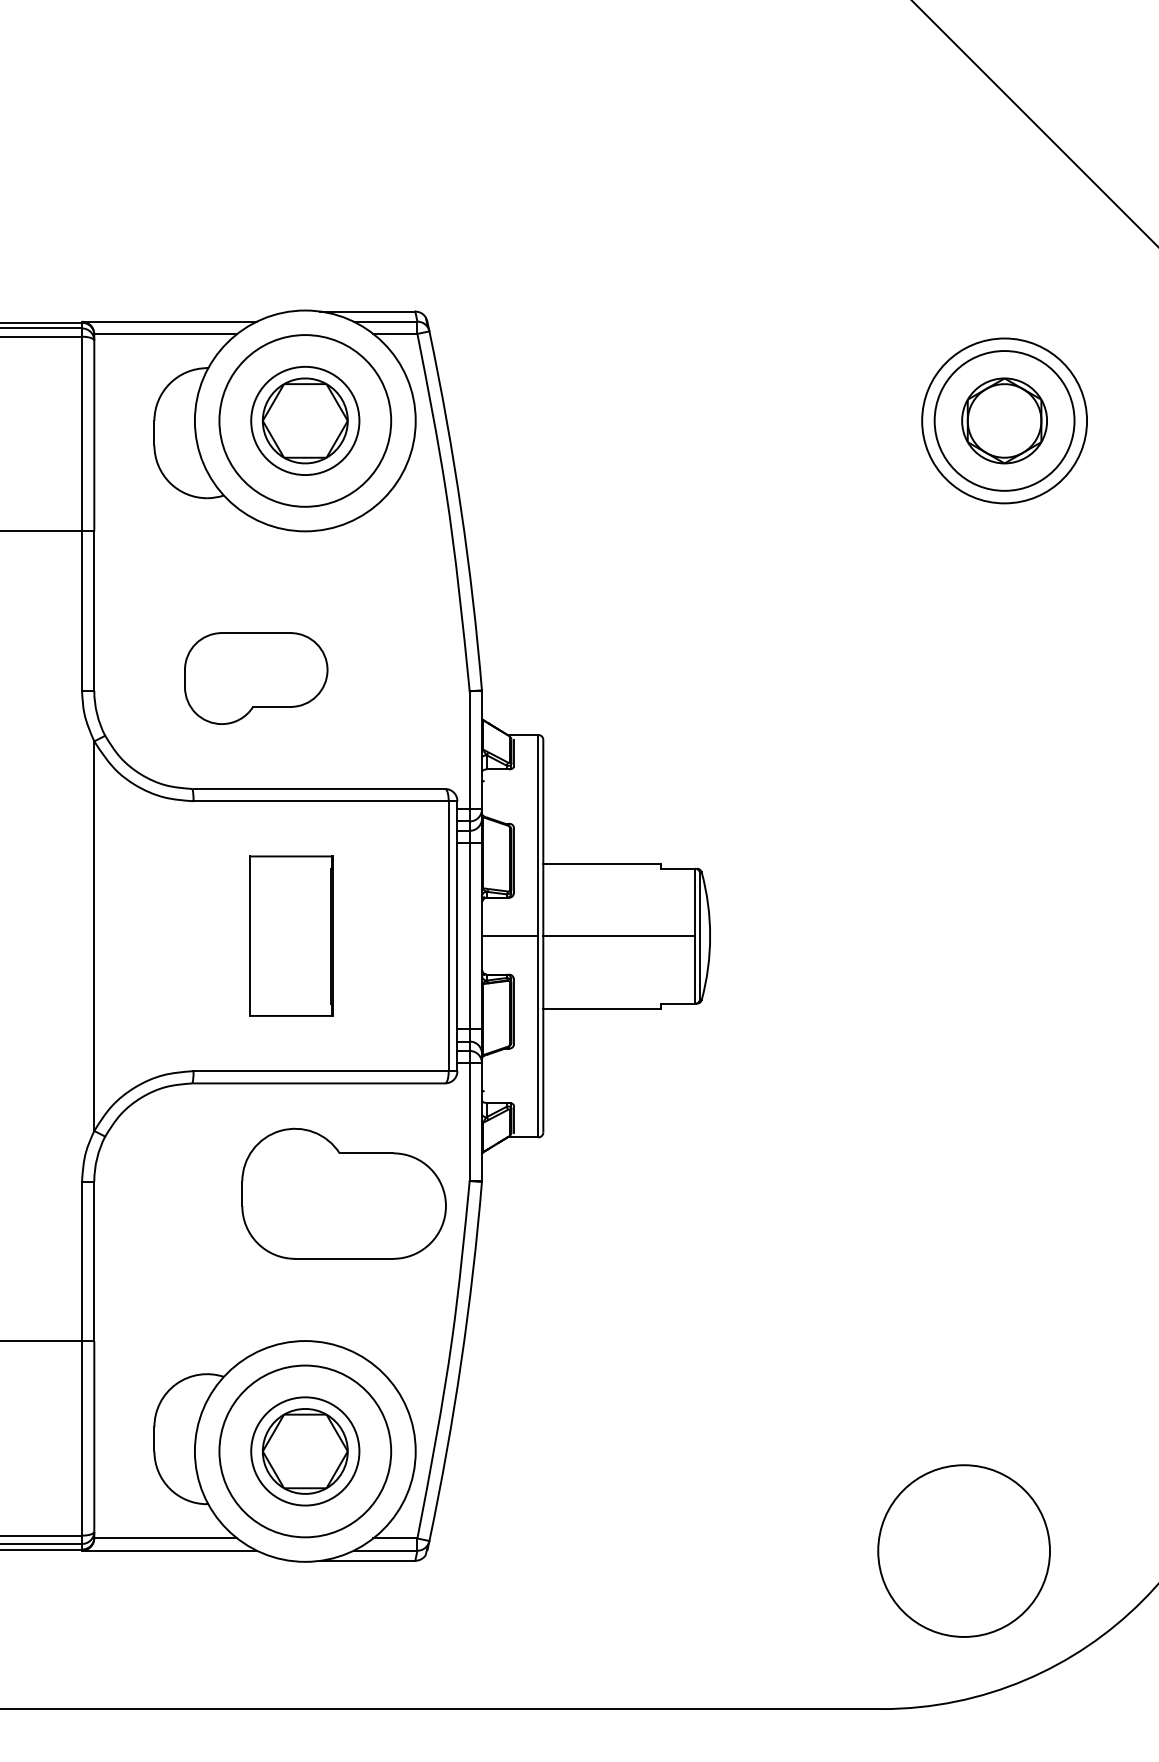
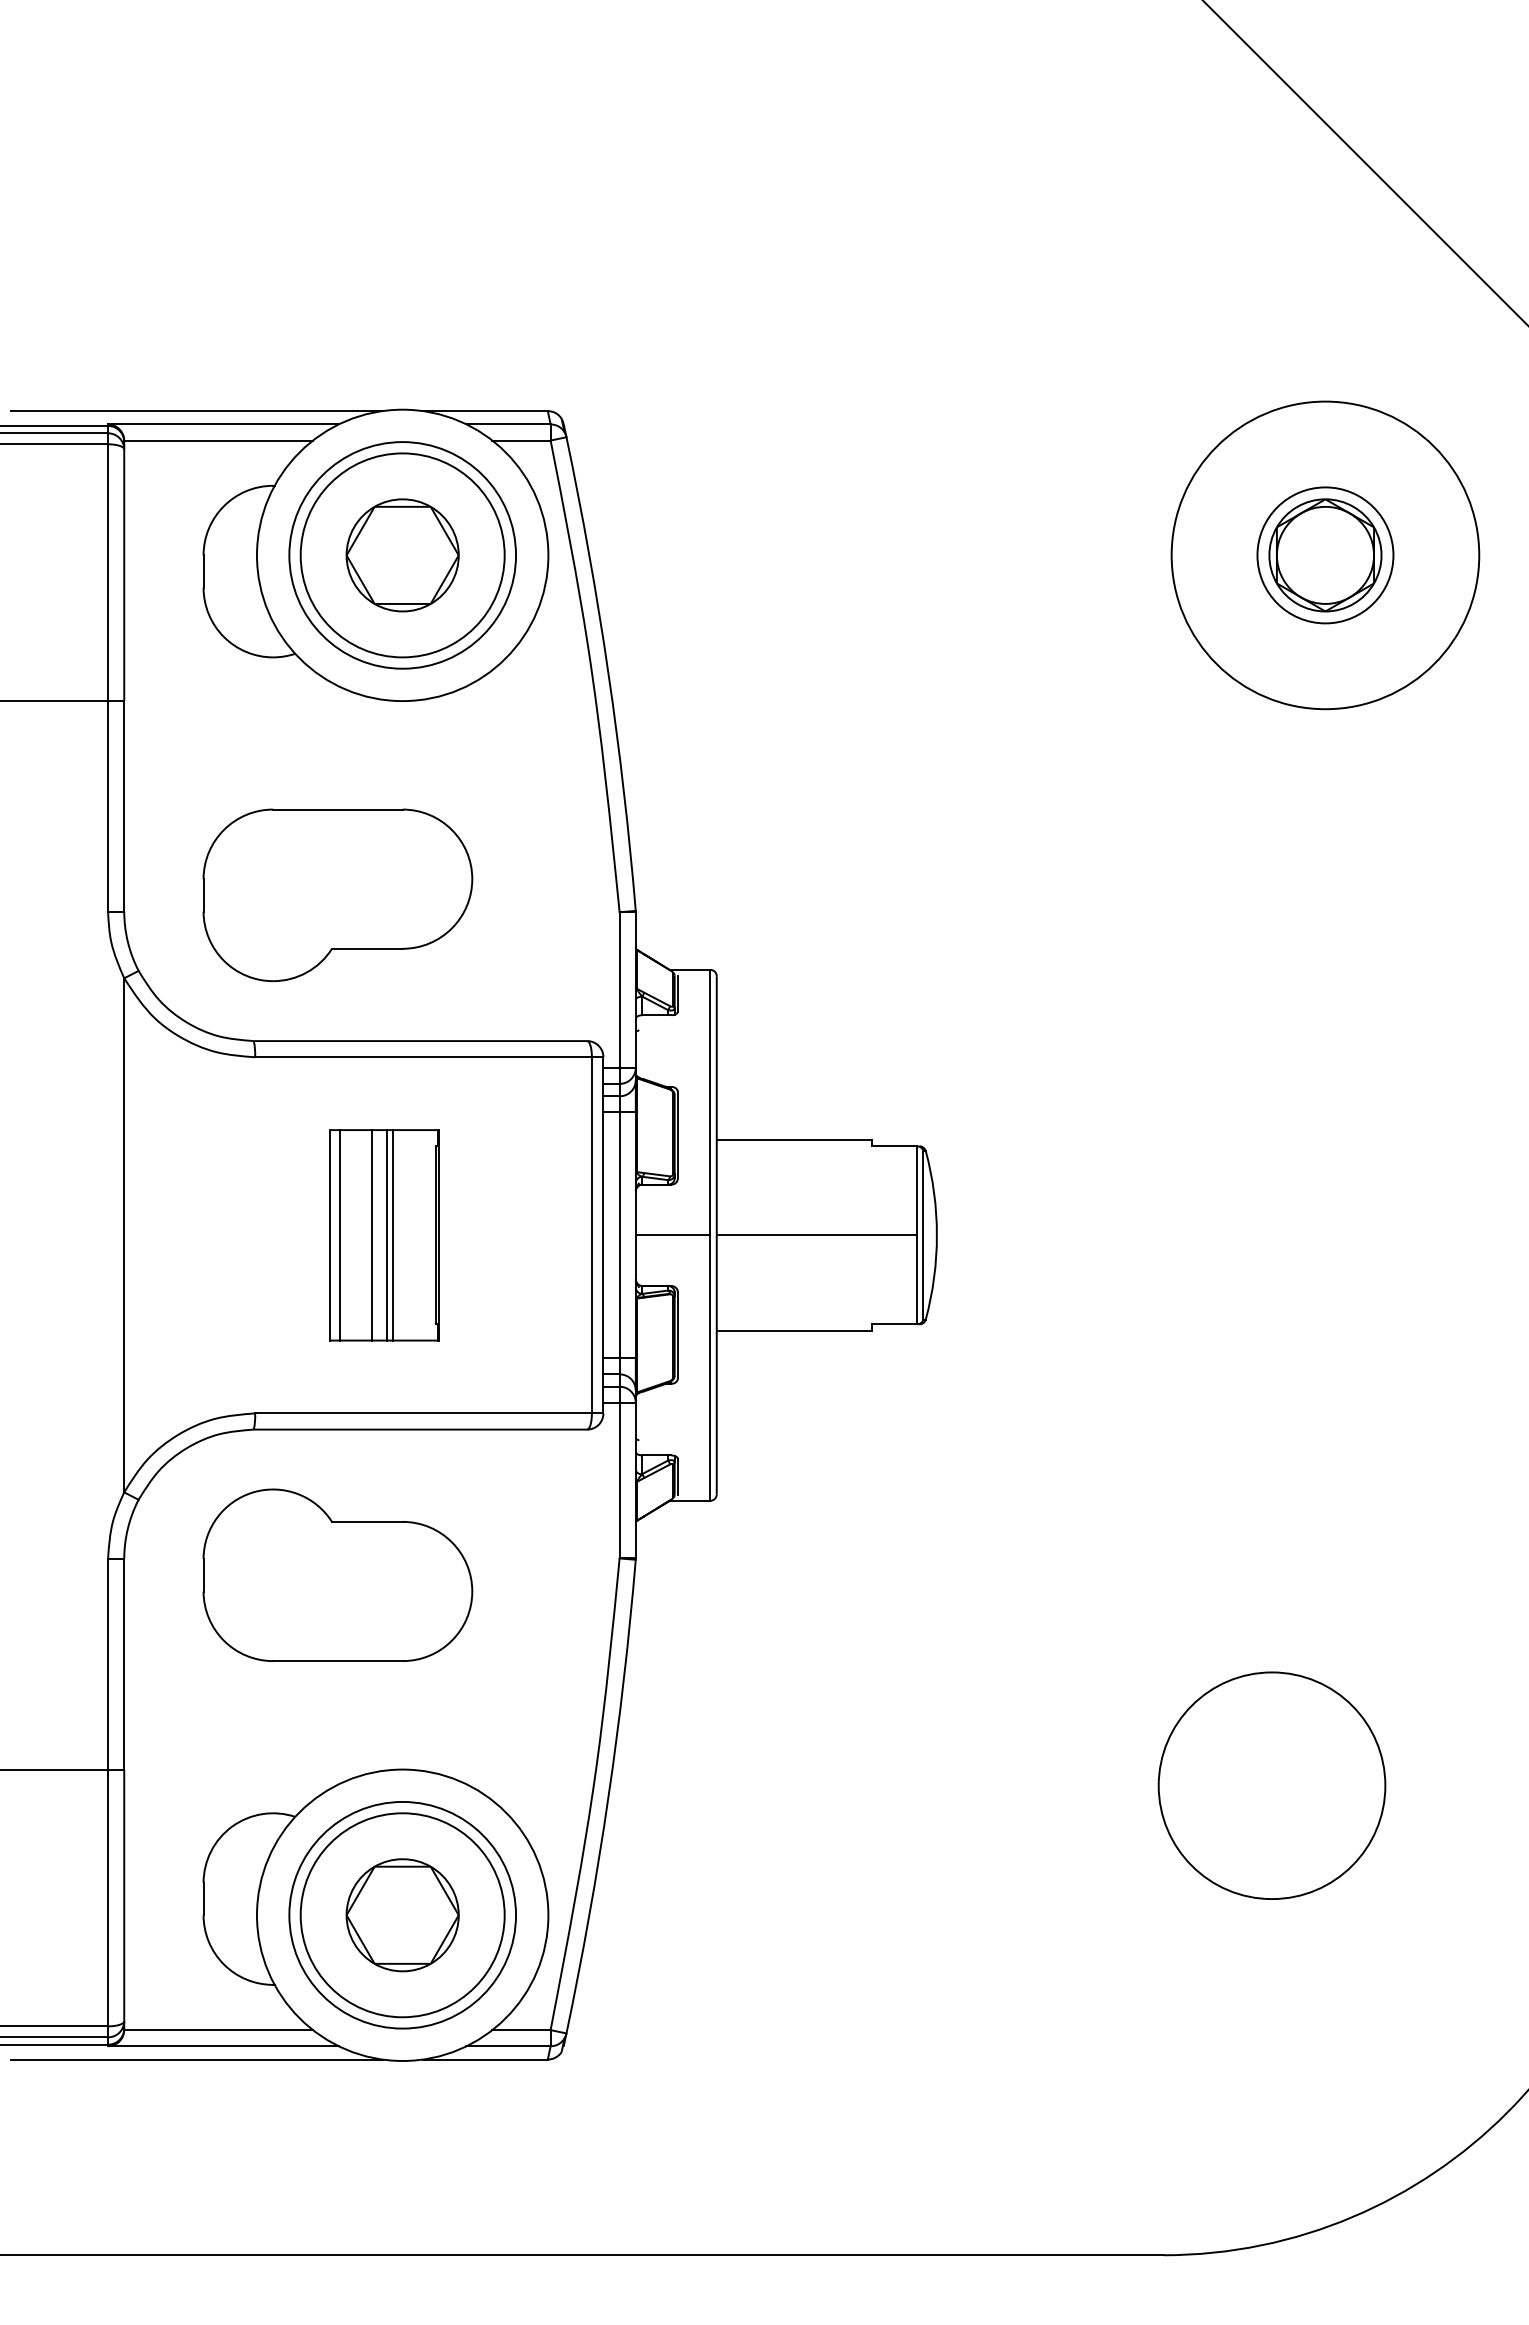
line: (149, 311) -> (196, 411), added
circle: (305, 421) -> (402, 555), size x1.43
circle: (1004, 421) -> (1325, 555), size x0.62
circle: (1004, 421) -> (1325, 555), size x1.67
part: (255, 678) -> (337, 895), size x1.43
line: (257, 936) -> (339, 1235), added
line: (281, 936) -> (371, 1235), added
line: (293, 936) -> (387, 1235), added
line: (297, 936) -> (392, 1235), added
part: (343, 1193) -> (337, 1574), moved
circle: (305, 1451) -> (402, 1915), size x1.43
circle: (963, 1550) -> (1271, 1785), moved
line: (149, 1560) -> (196, 2059), added

